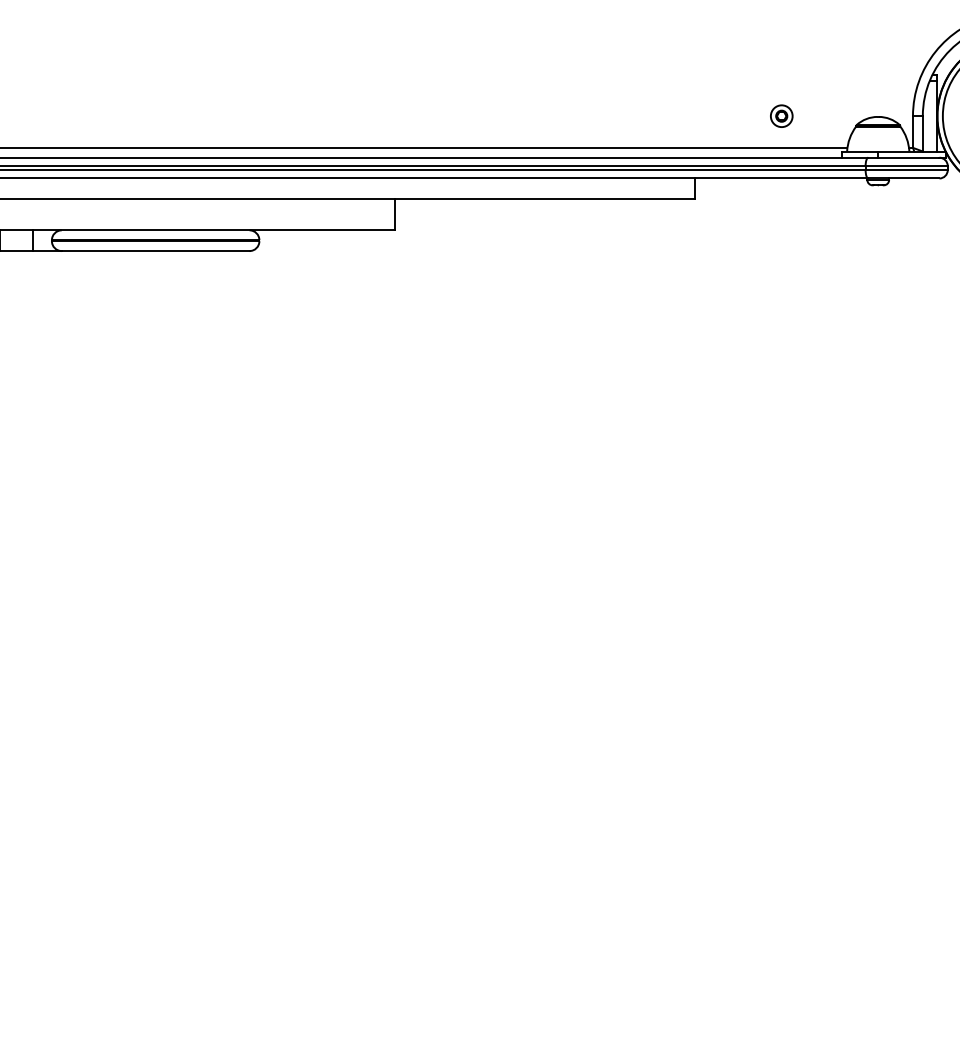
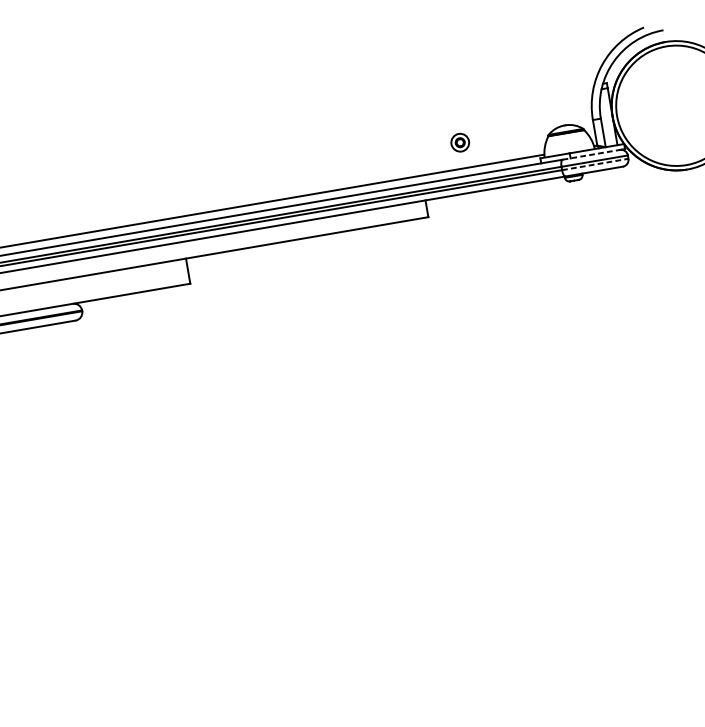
part: (781, 115) -> (459, 142), moved
line: (903, 157) -> (590, 154), solid -> dashed
line: (907, 170) -> (595, 164), solid -> dashed

